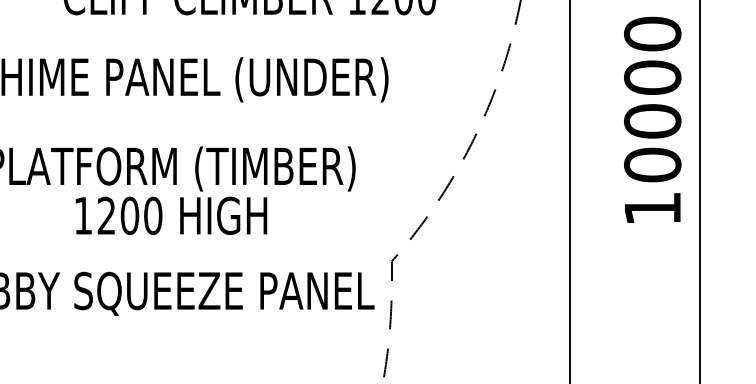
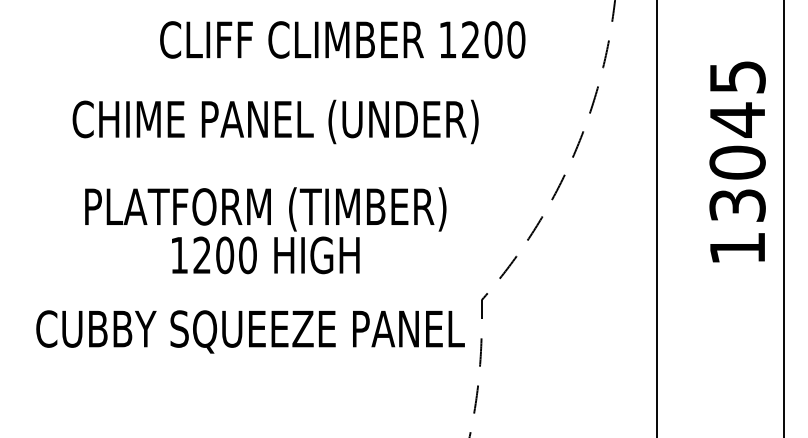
text: (652, 99) -> (737, 141), 10000 -> 13045

